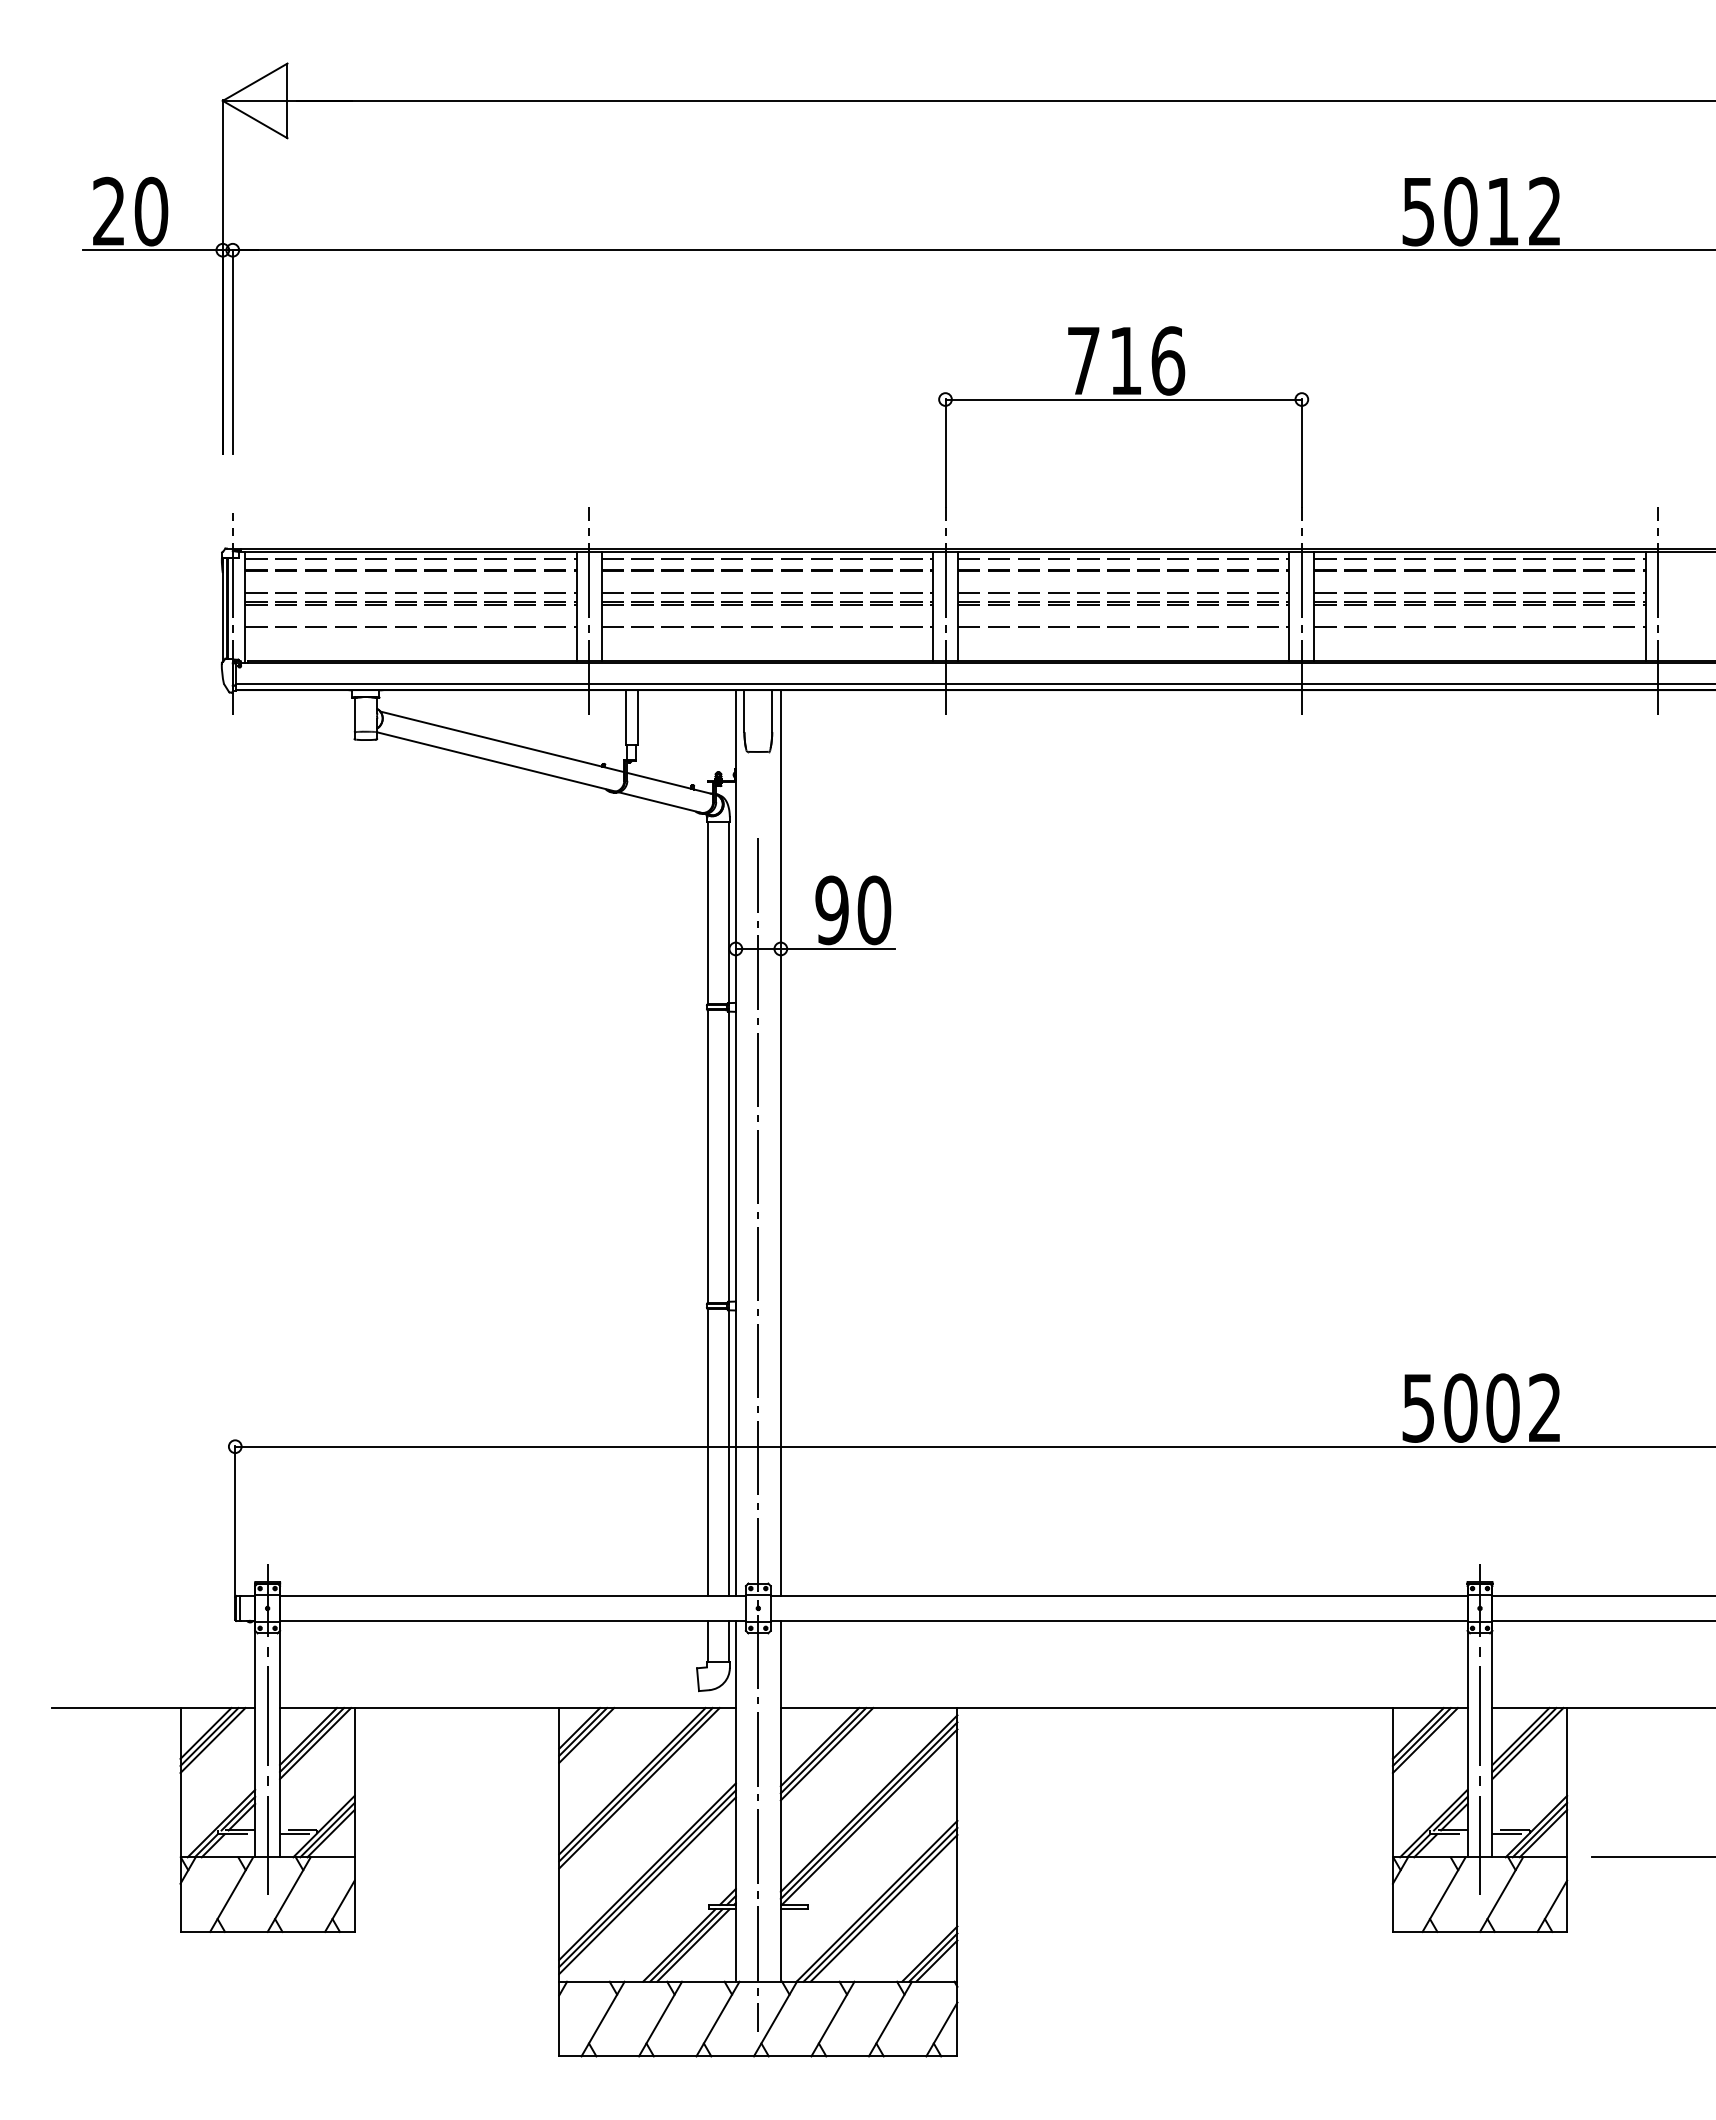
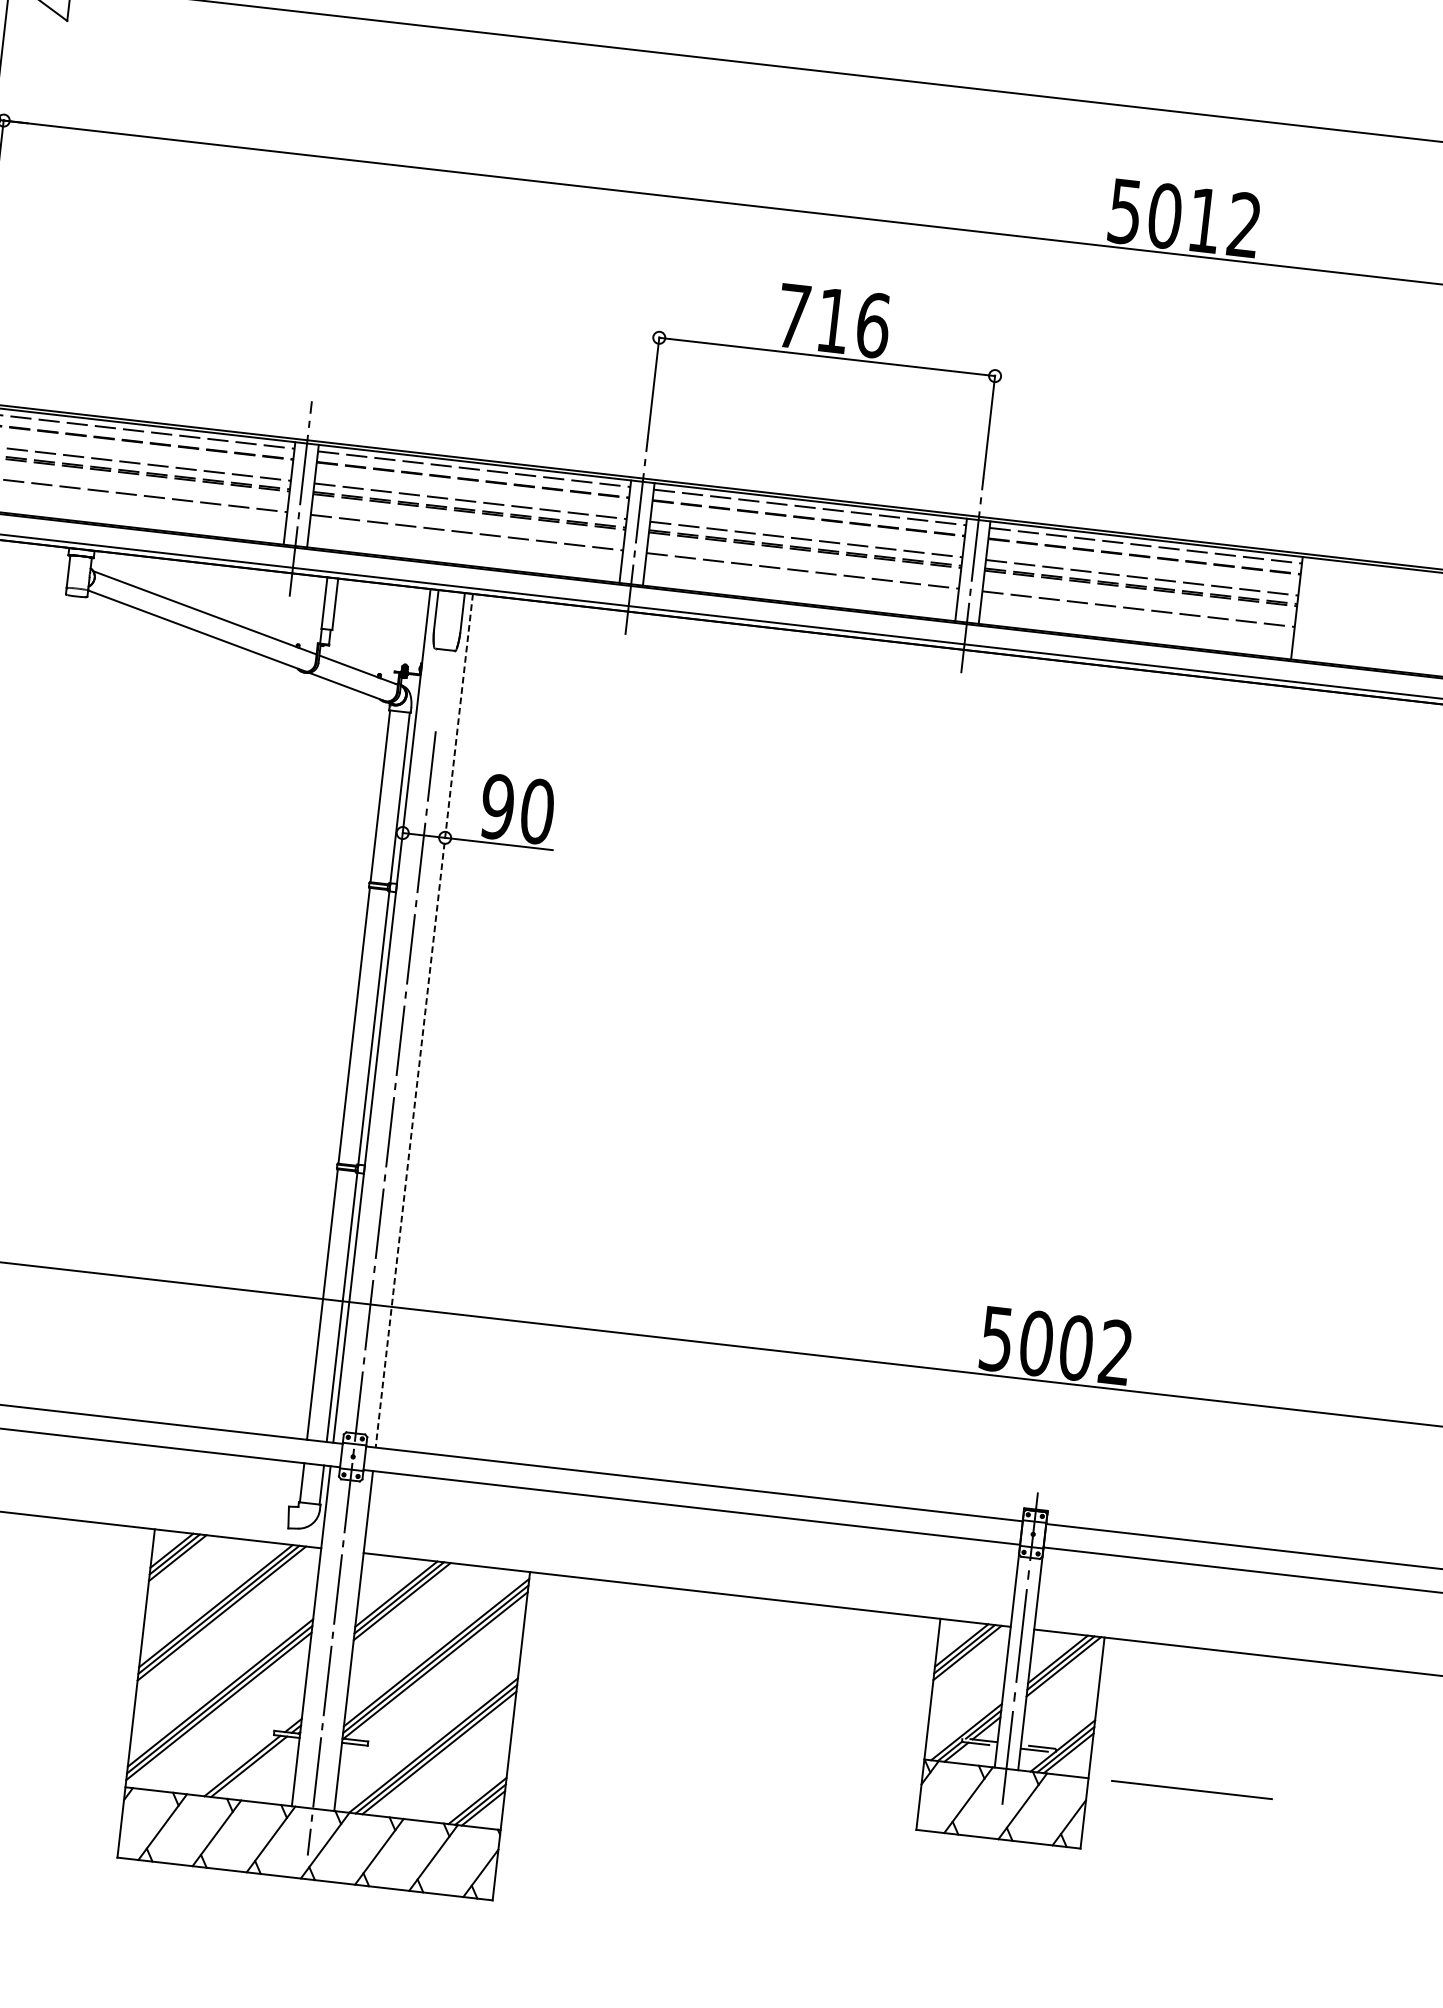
line: (1658, 610) -> (1308, 613), removed
line: (780, 1143) -> (423, 1021), solid -> dashed
line: (693, 1945) -> (255, 1767), removed

